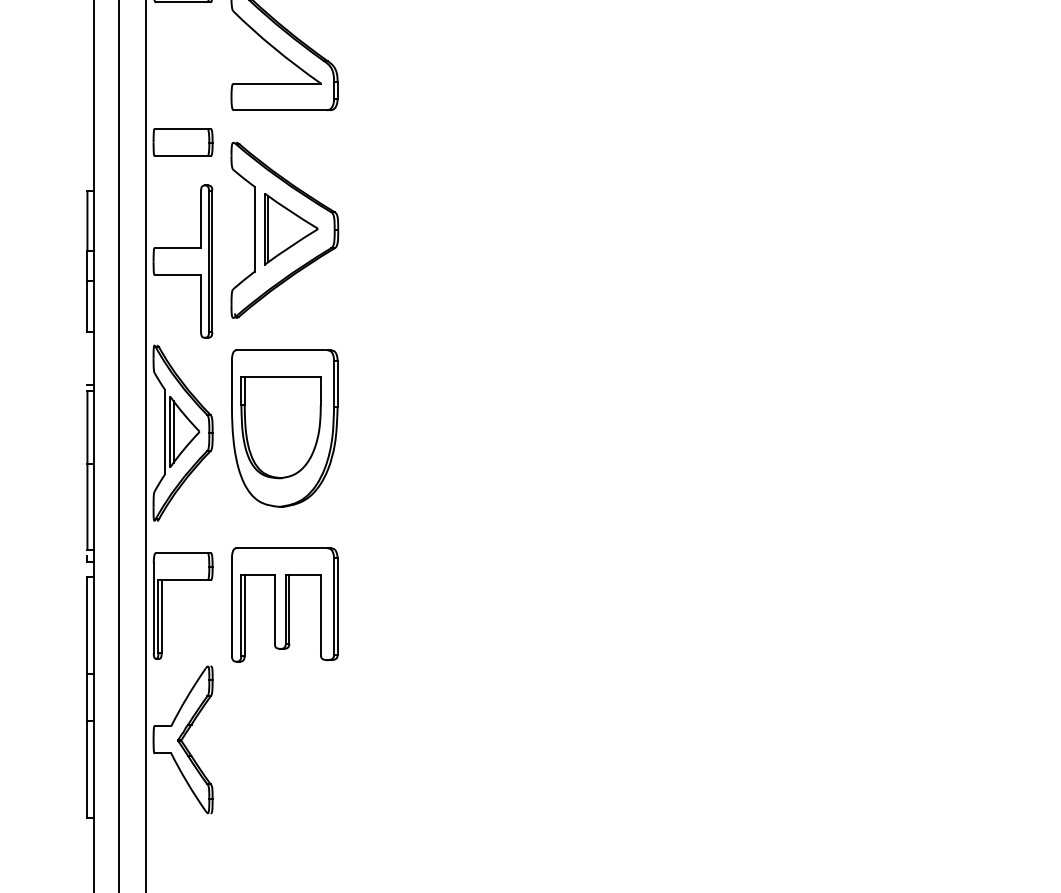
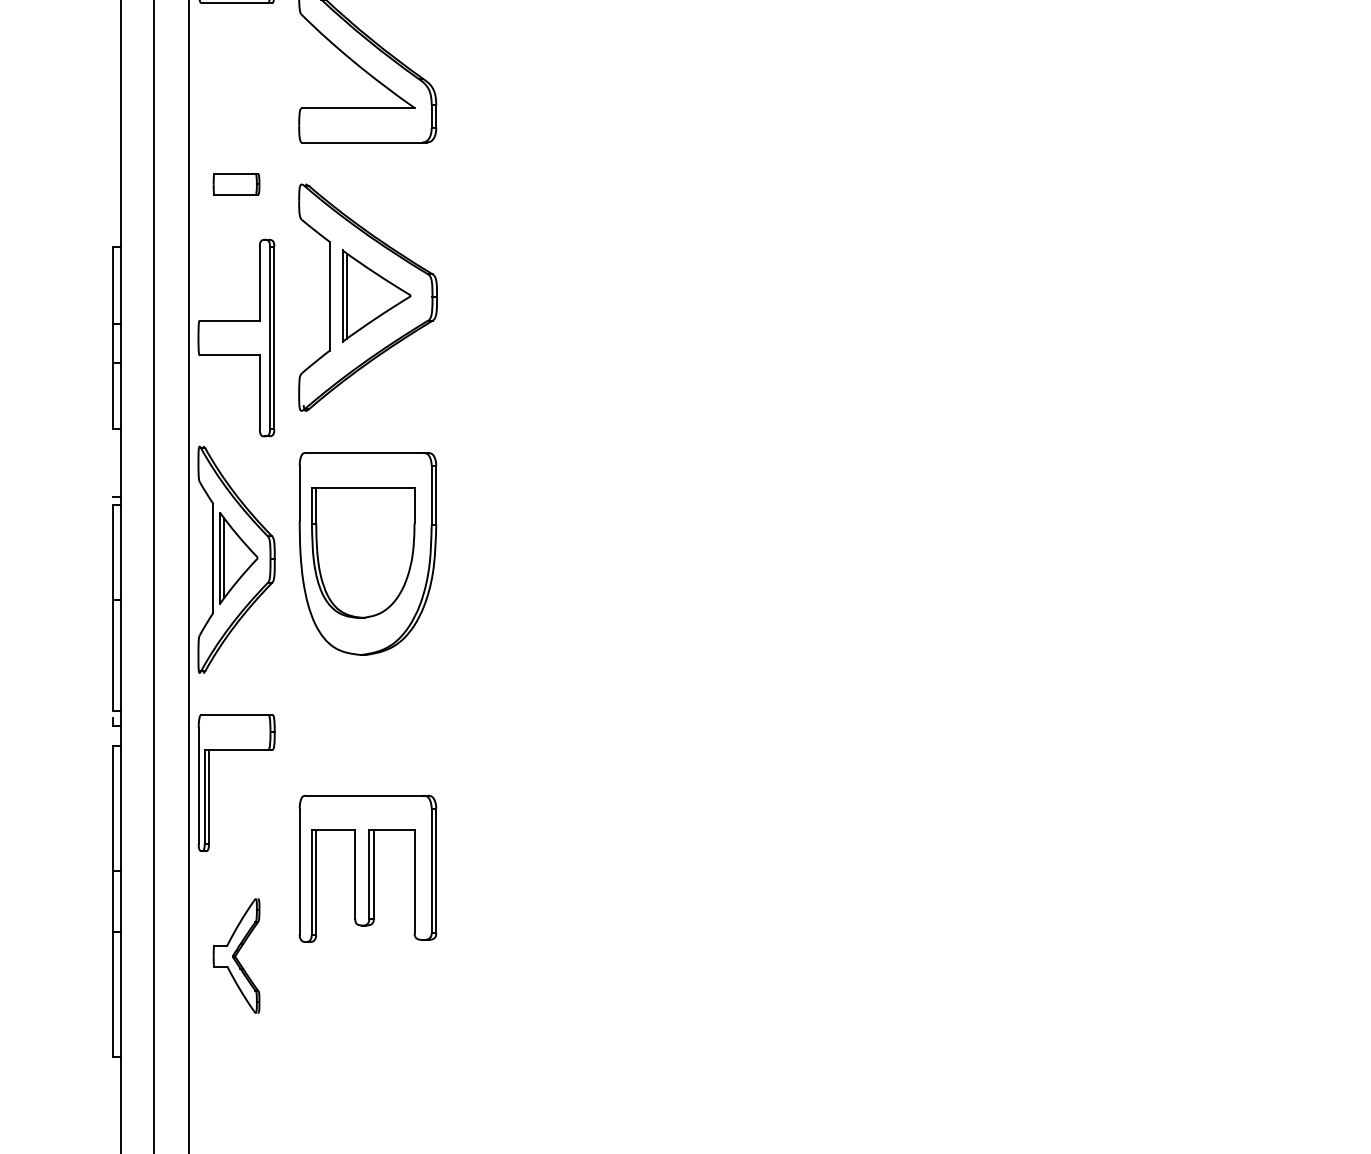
part: (183, 142) -> (236, 184), size x0.6
part: (284, 604) -> (367, 868), moved
part: (183, 739) -> (236, 955), size x0.6

